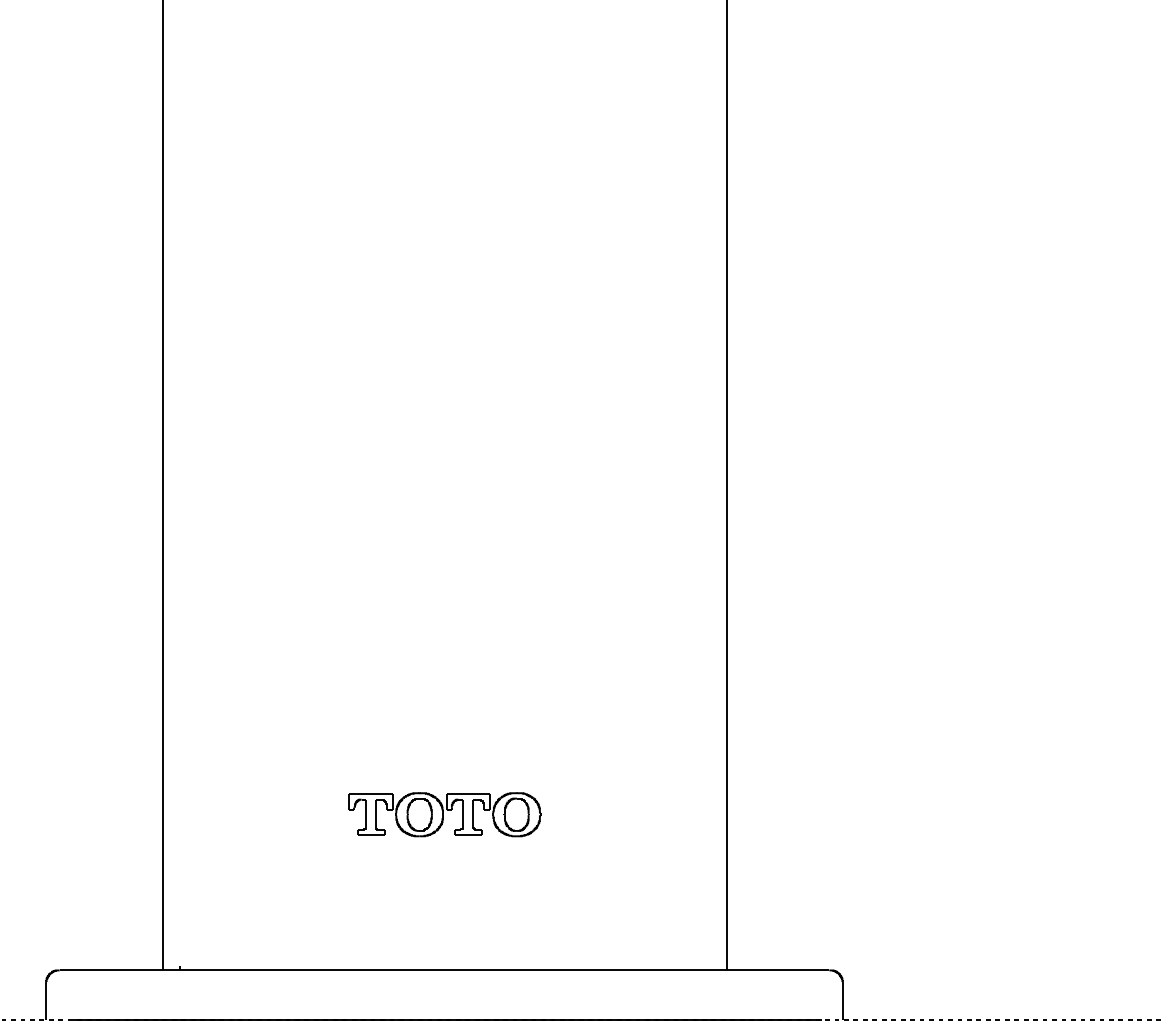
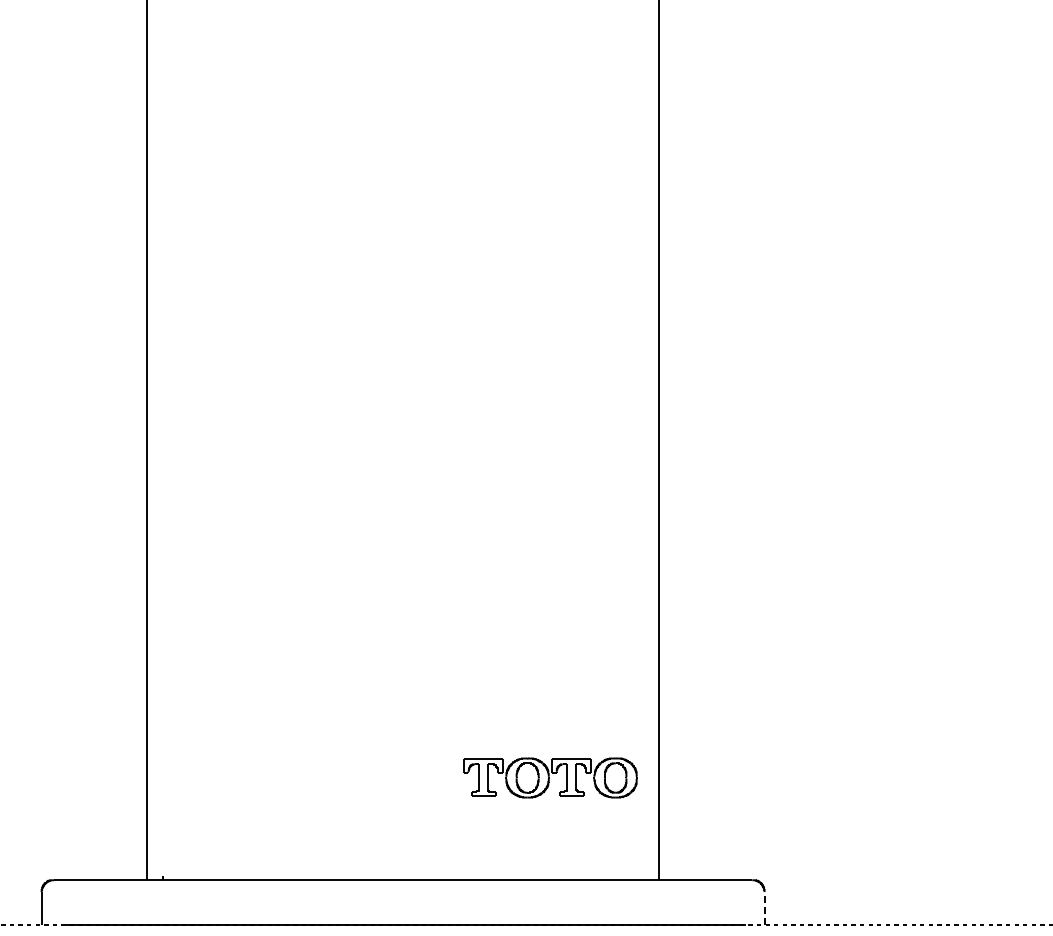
part: (444, 814) -> (550, 777), moved
line: (842, 1001) -> (764, 908), solid -> dashed

